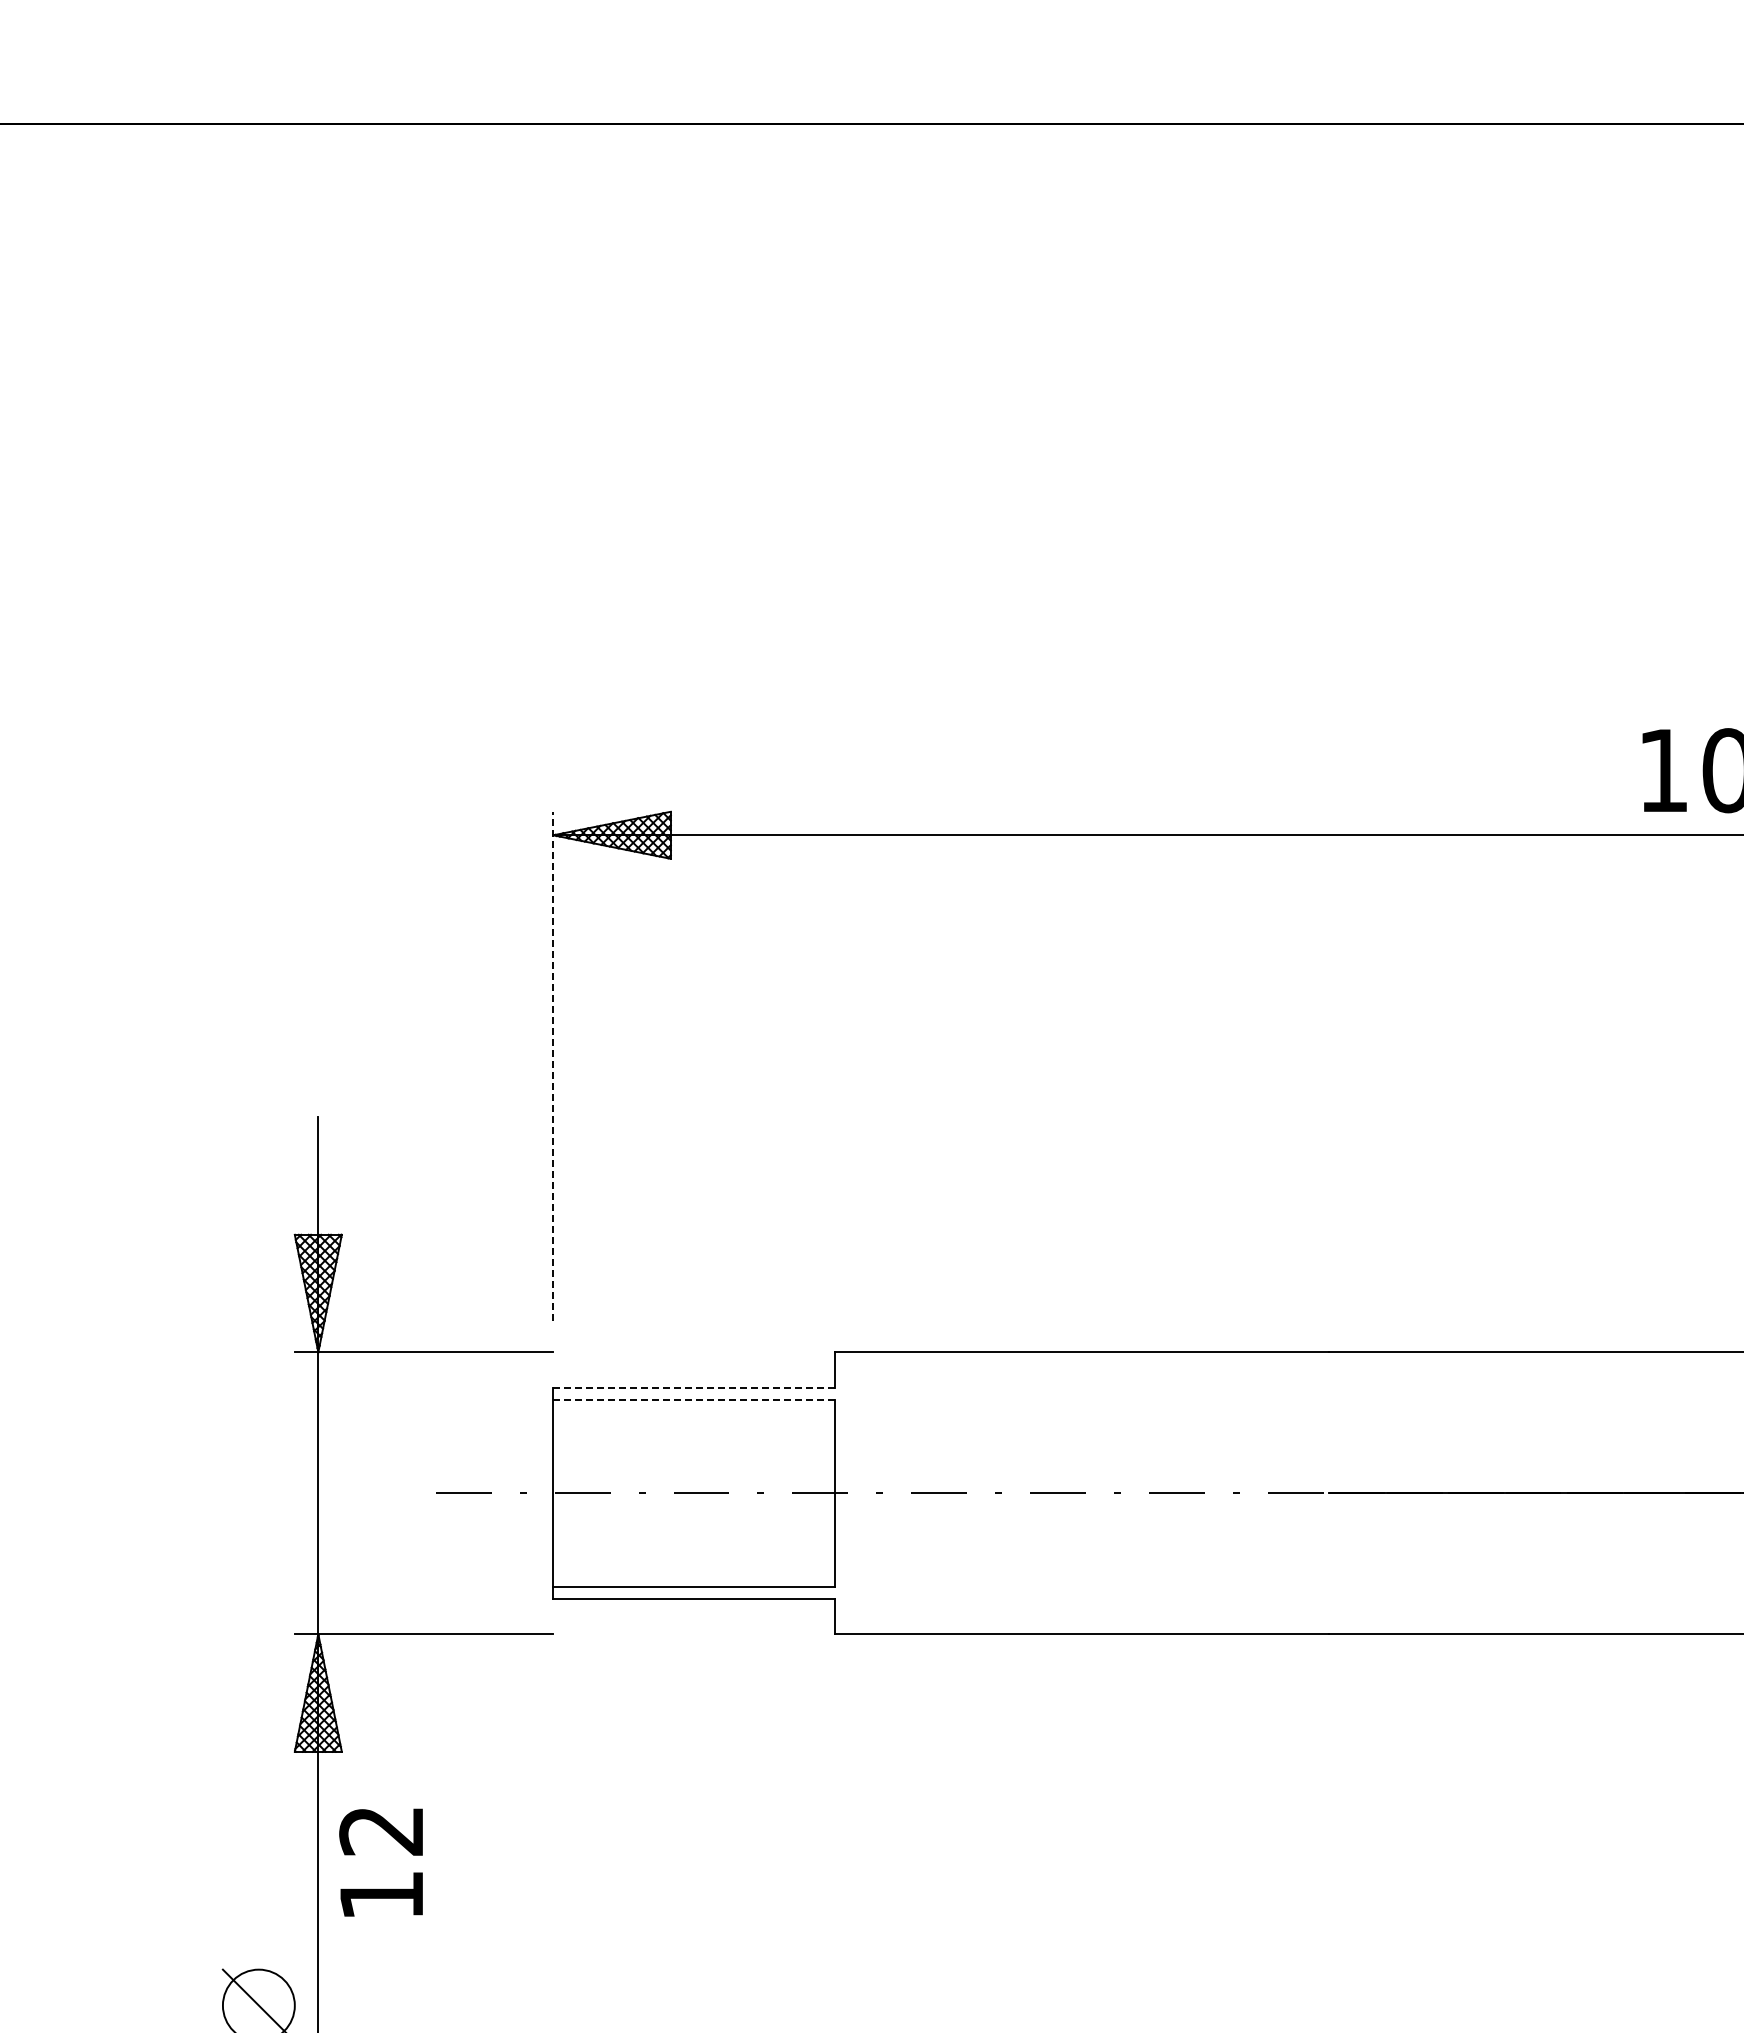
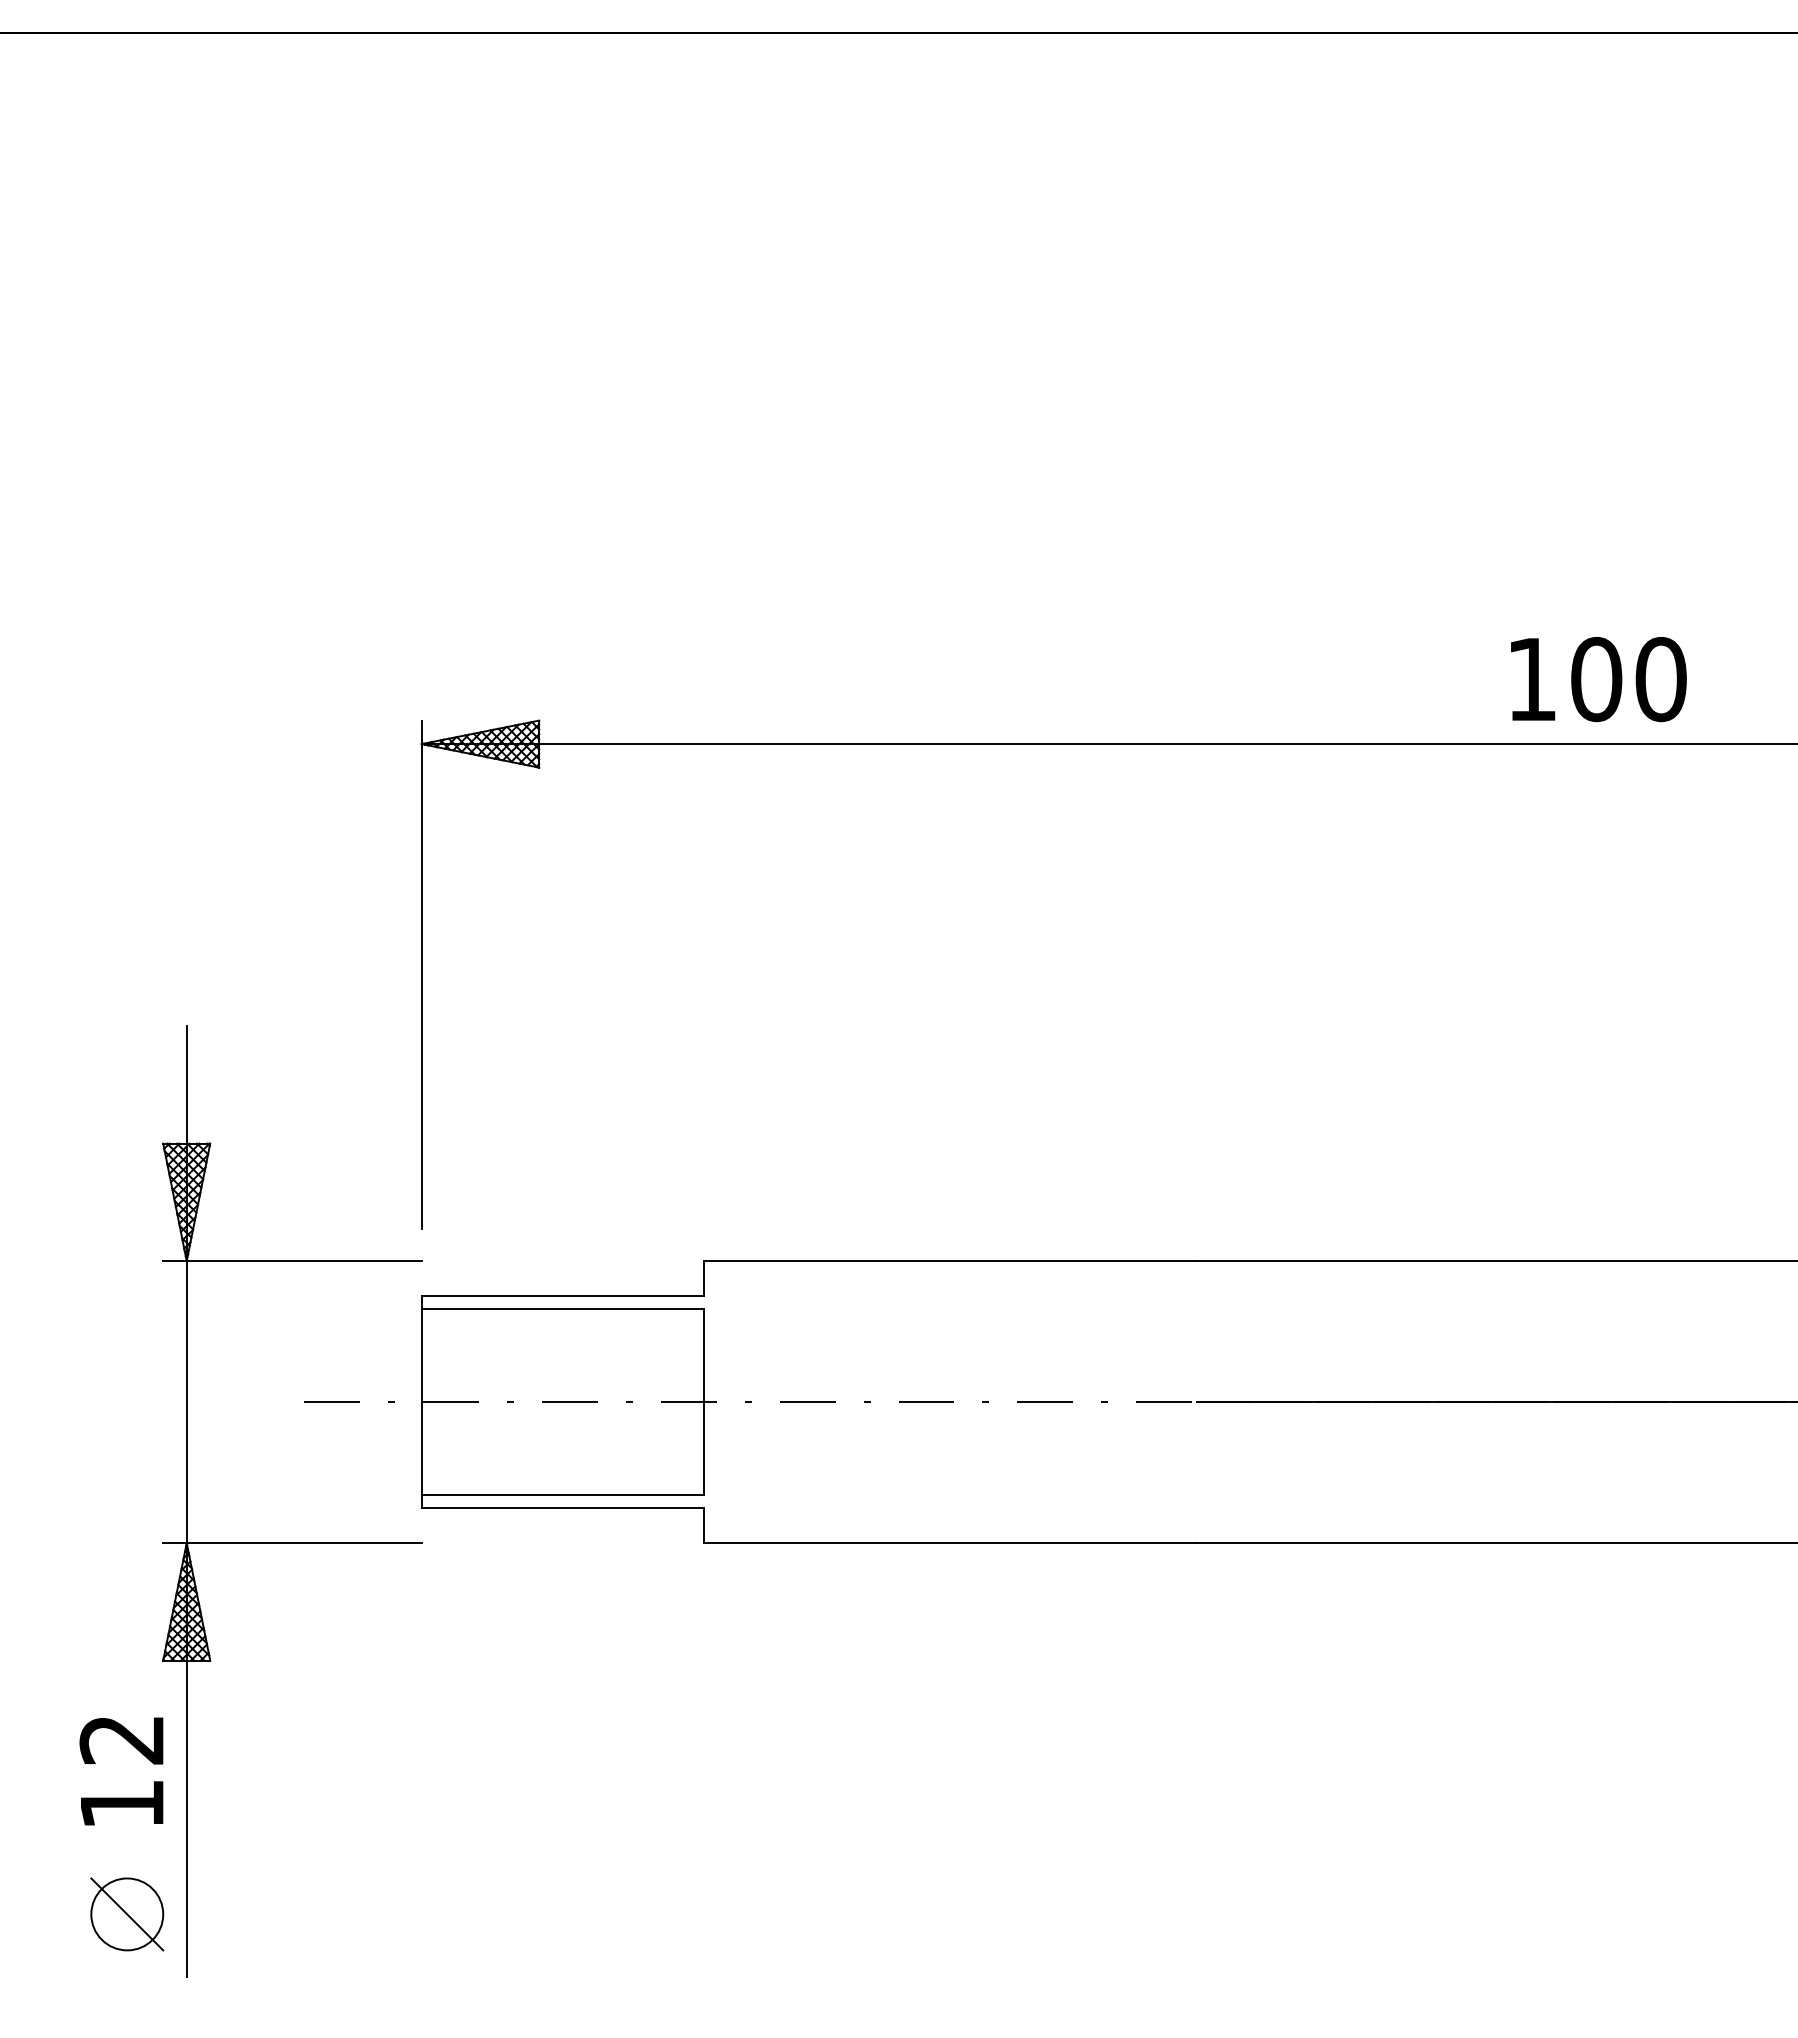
line: (553, 1065) -> (421, 974), dashed -> solid
line: (694, 1387) -> (562, 1296), dashed -> solid
line: (695, 1399) -> (563, 1308), dashed -> solid
text: (381, 1862) -> (121, 1771), moved

